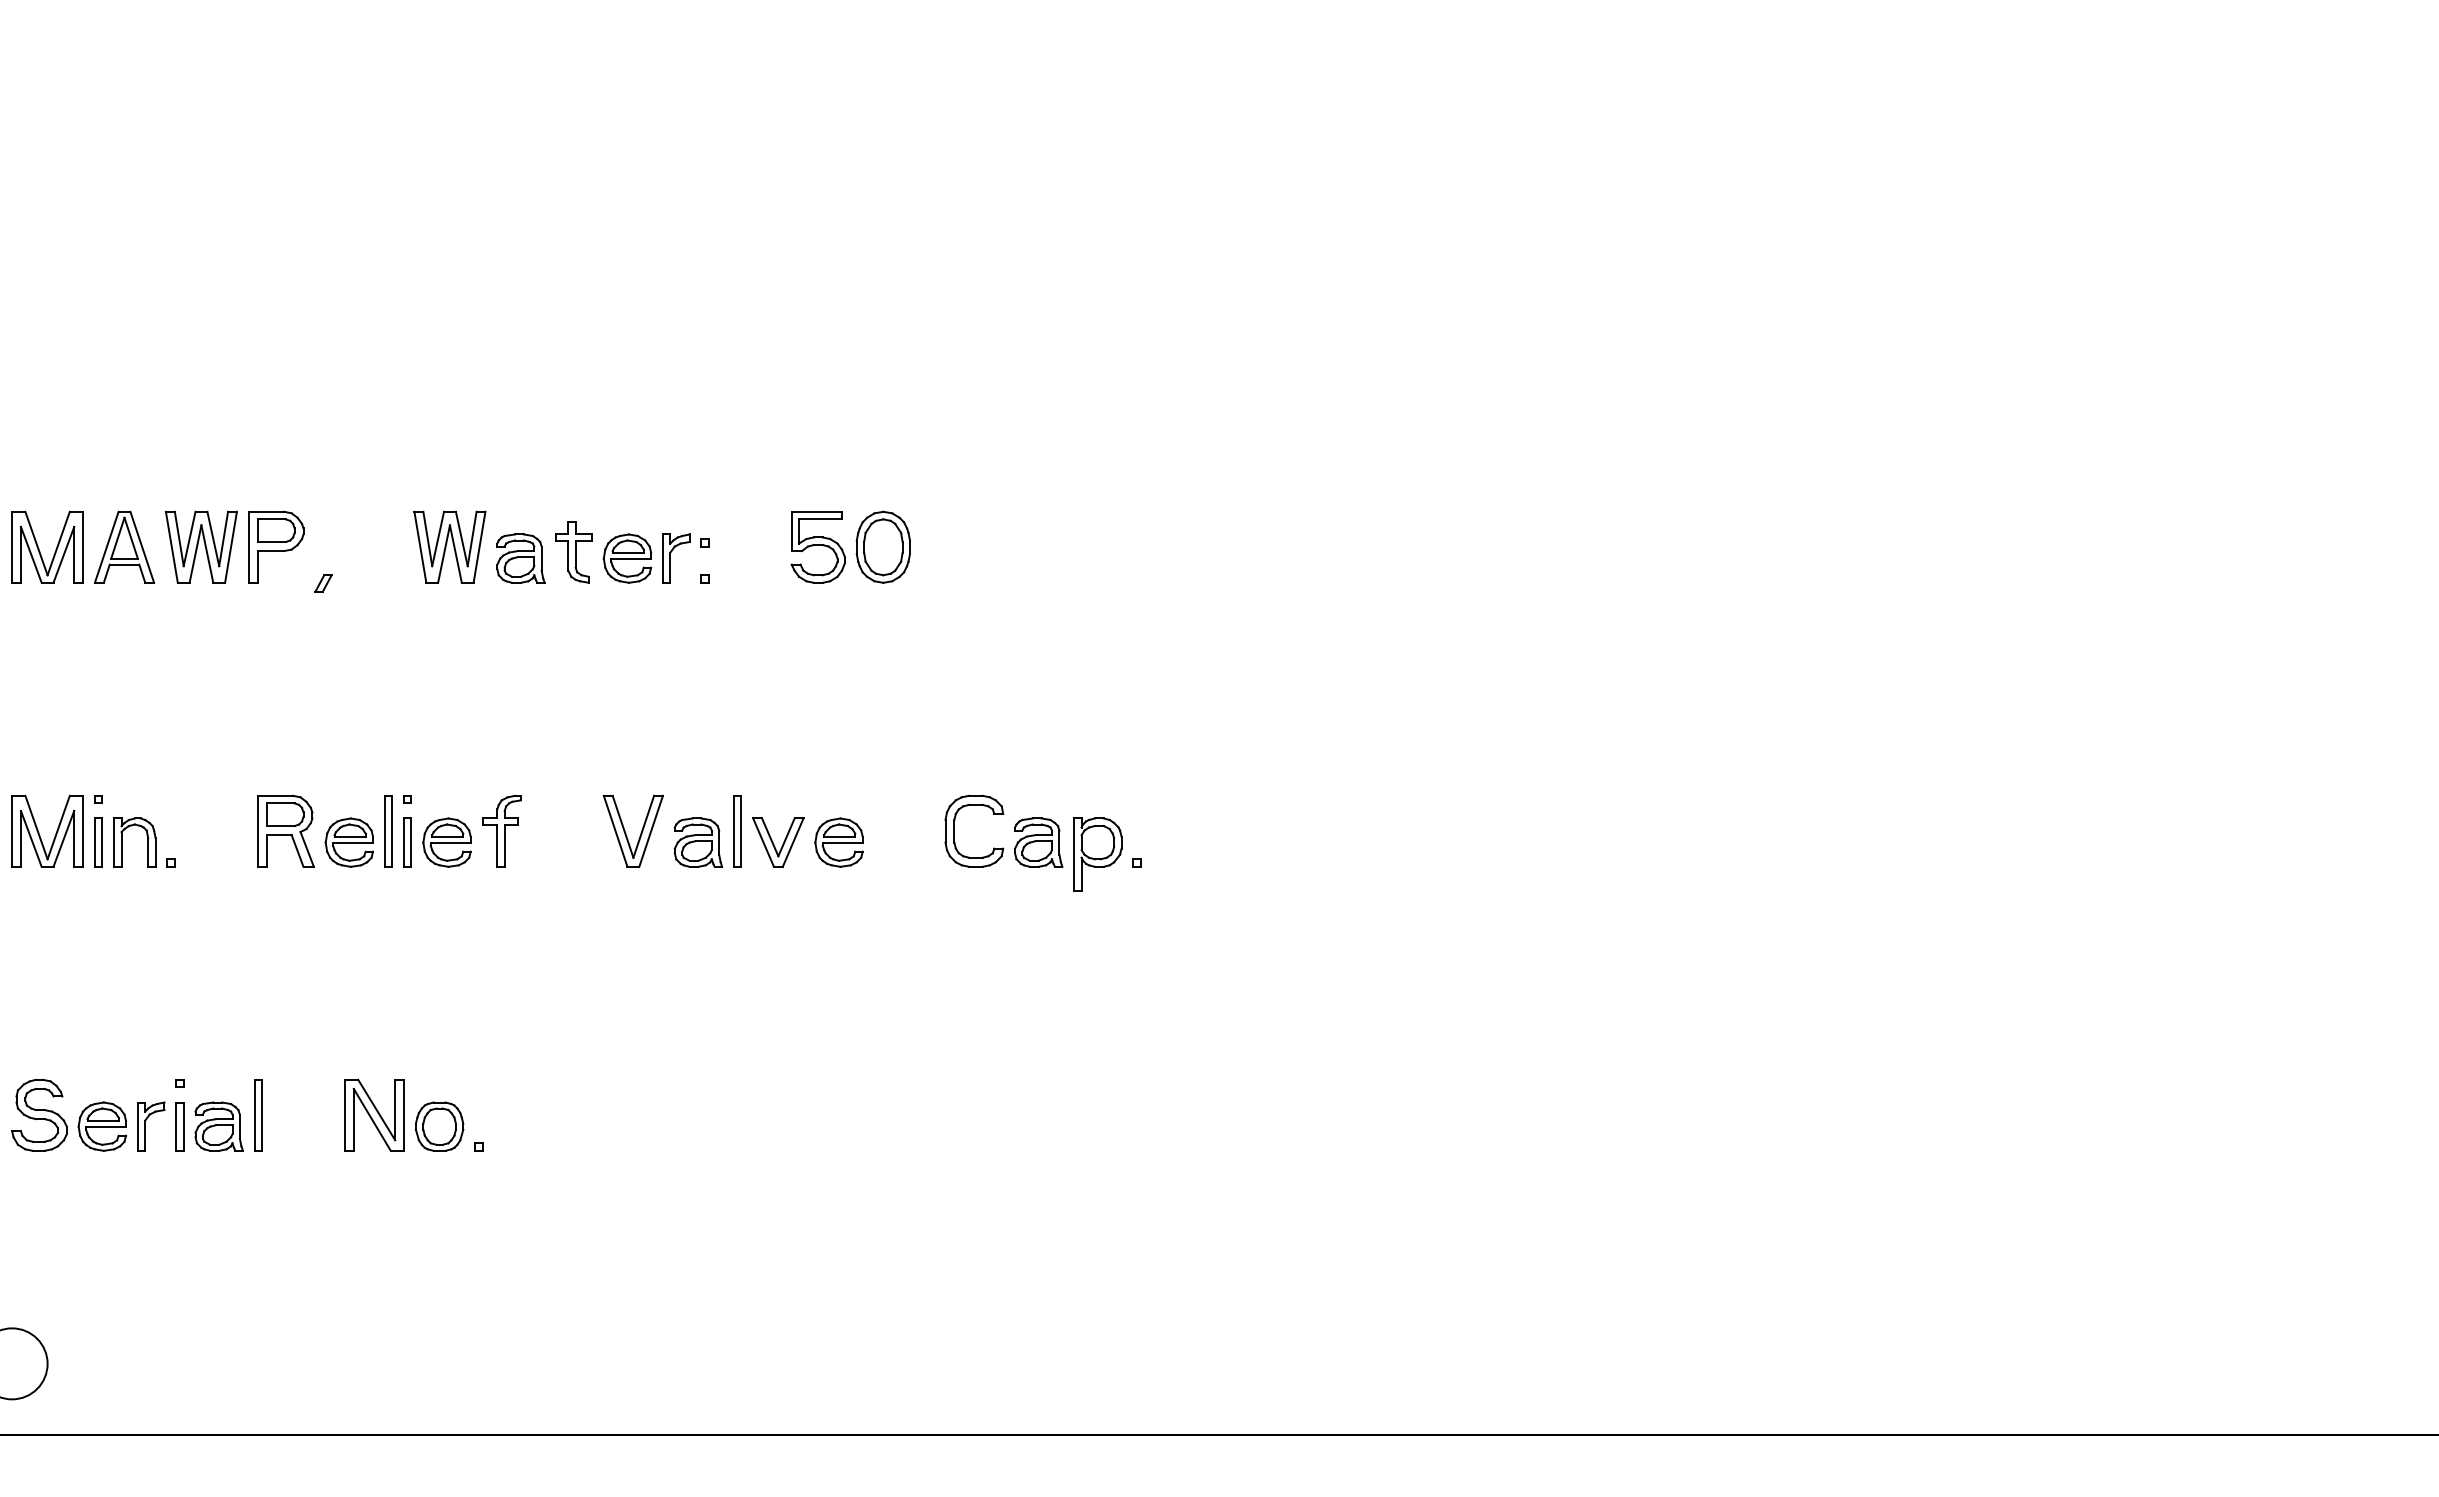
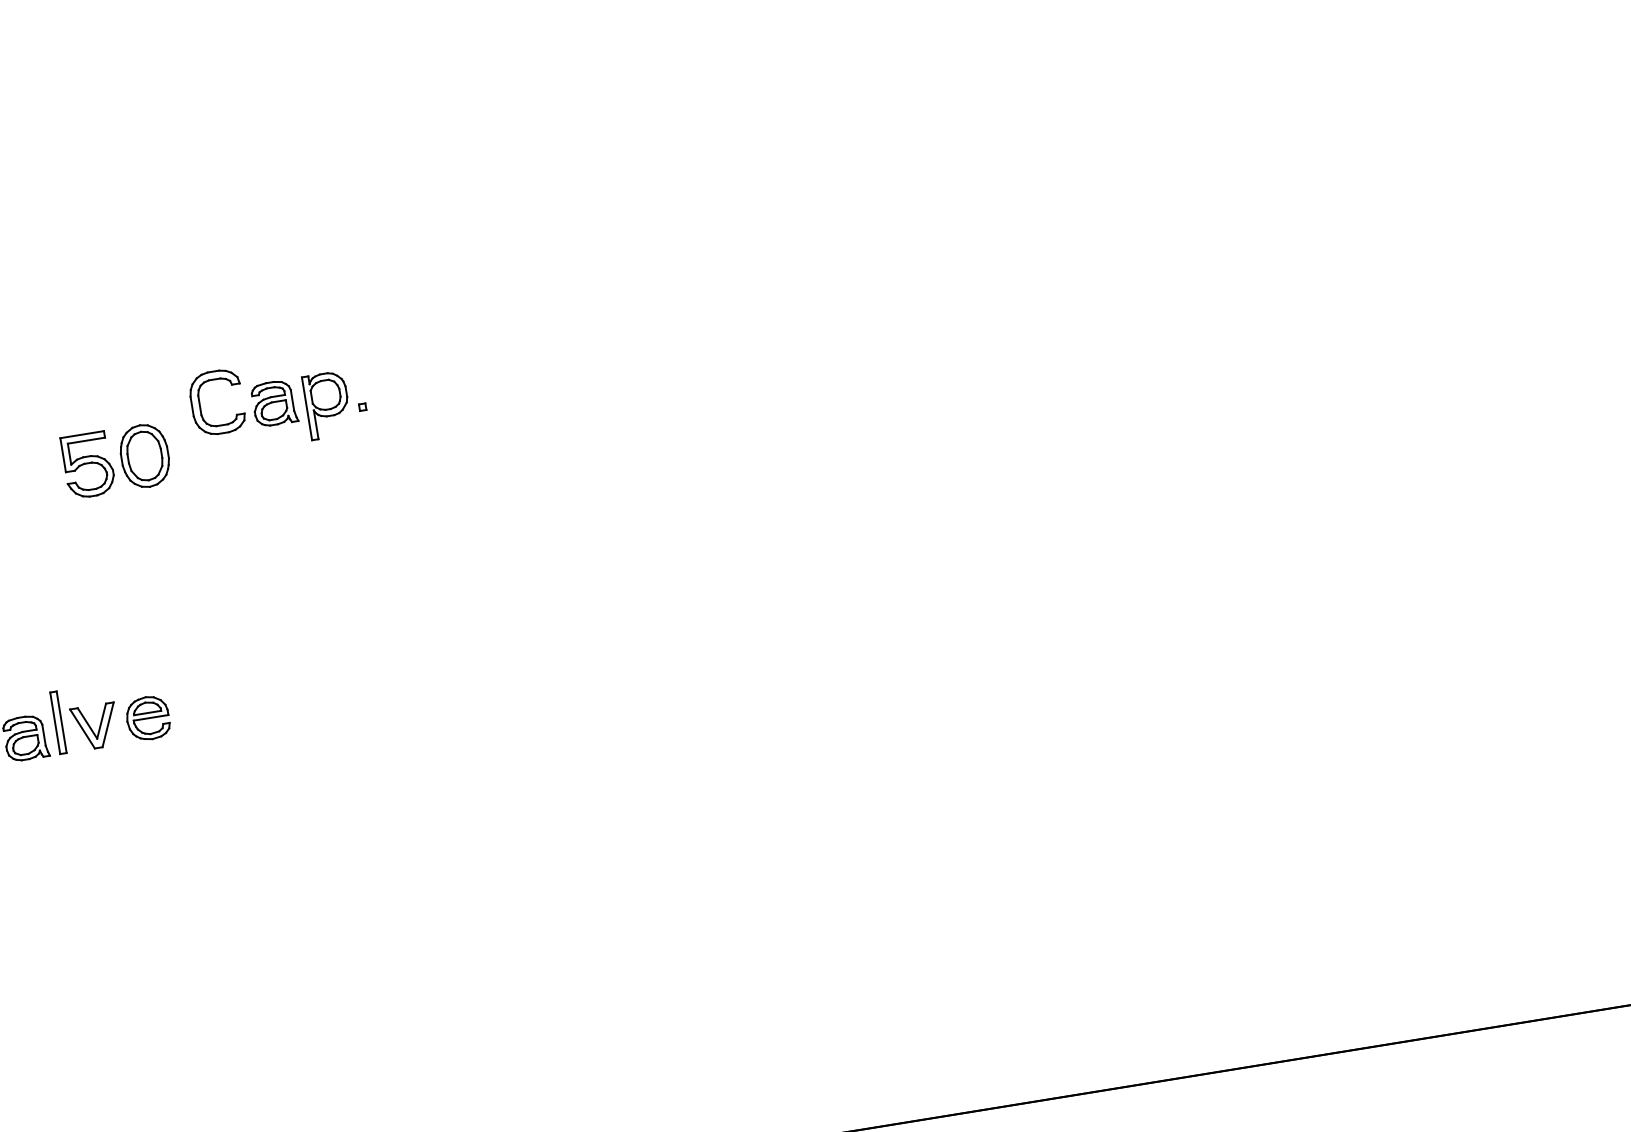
part: (1042, 842) -> (277, 402), moved

